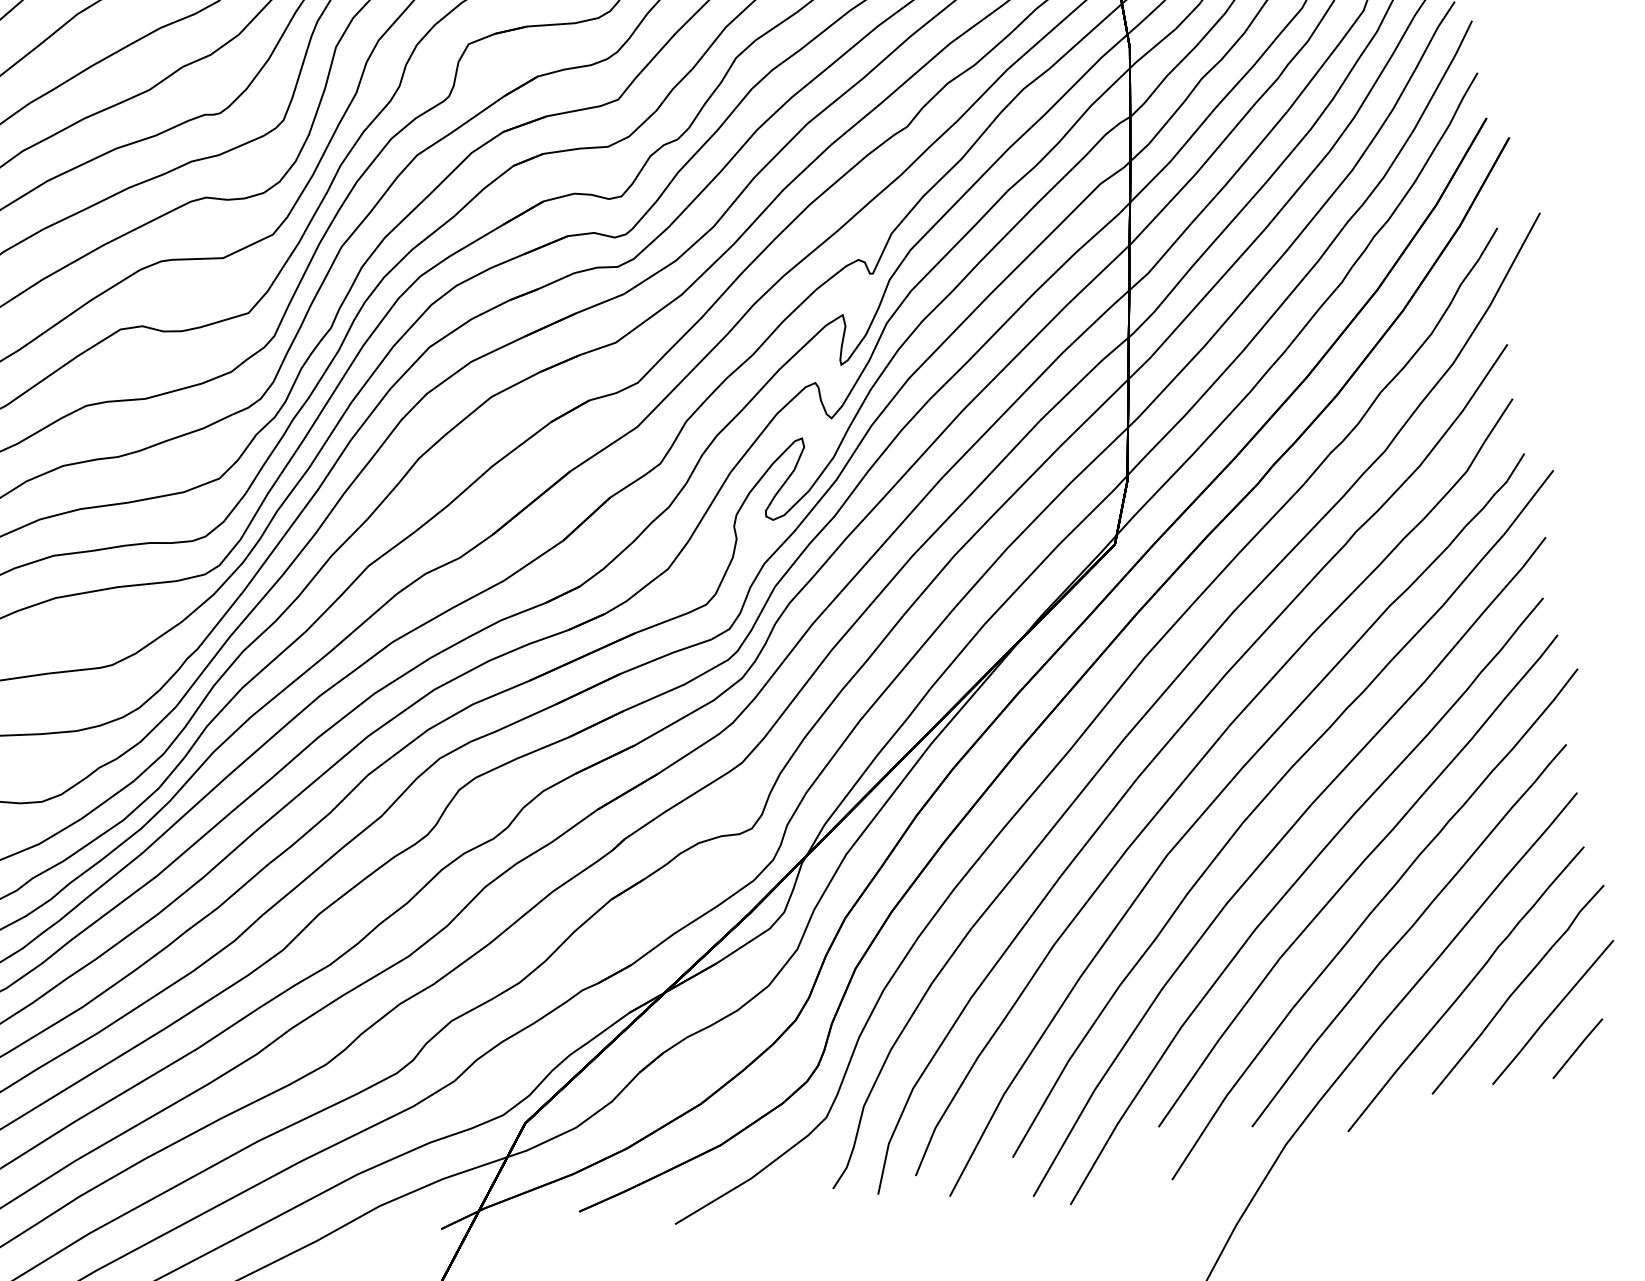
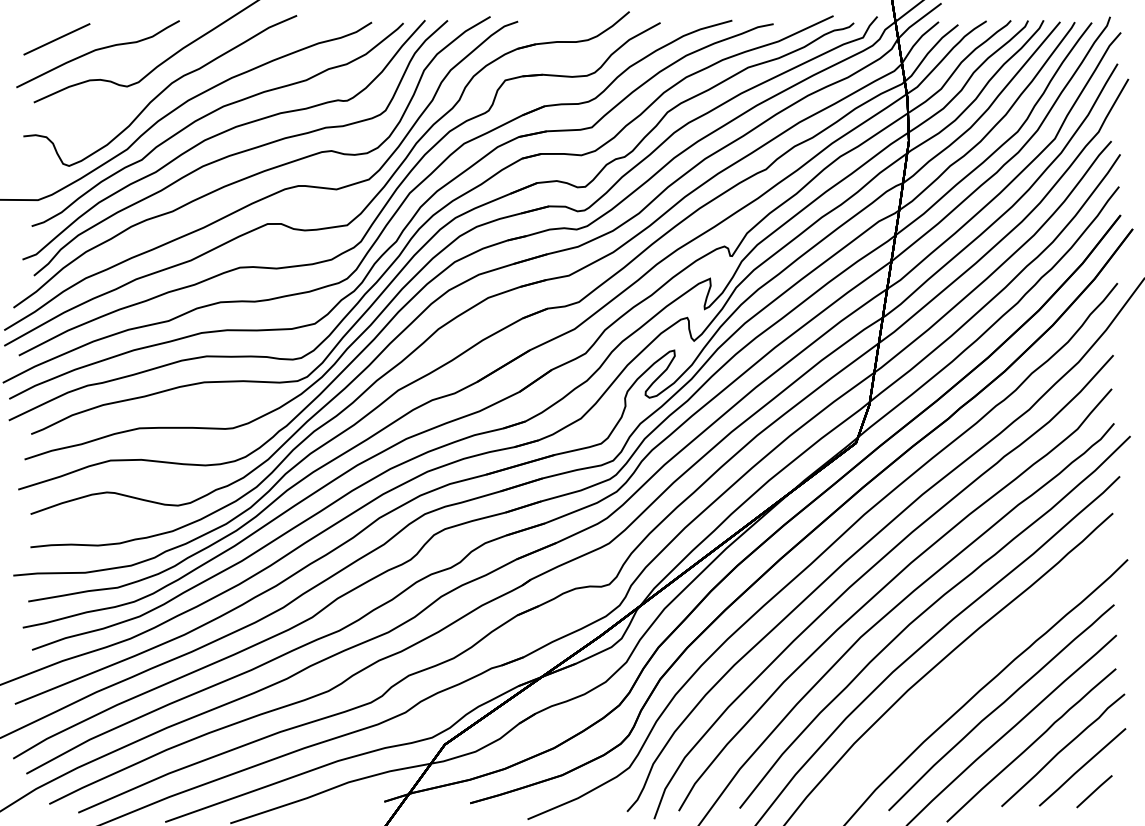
part: (1358, 880) -> (975, 669), removed

